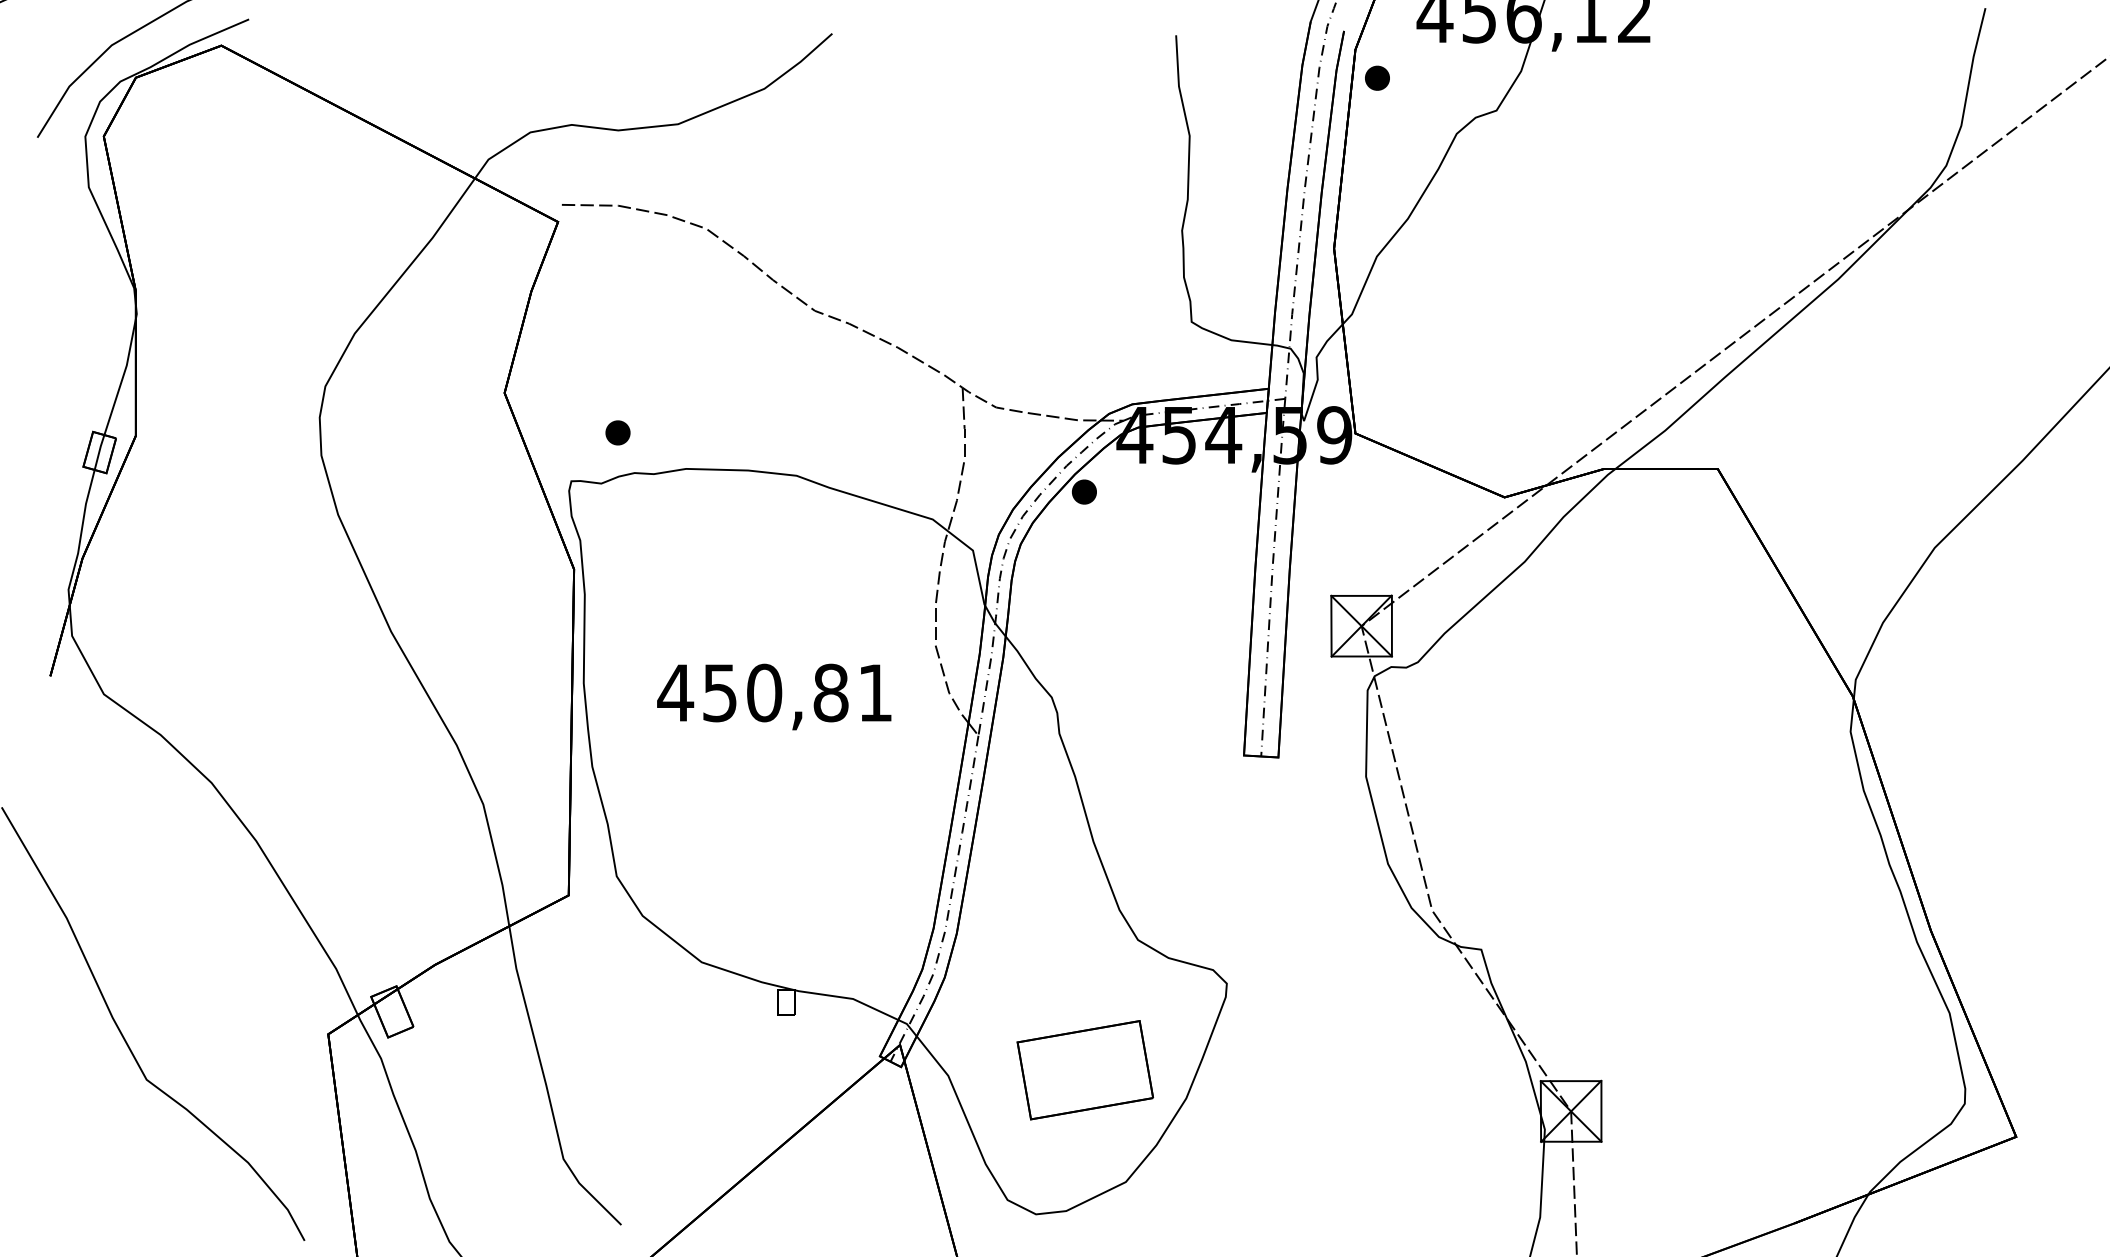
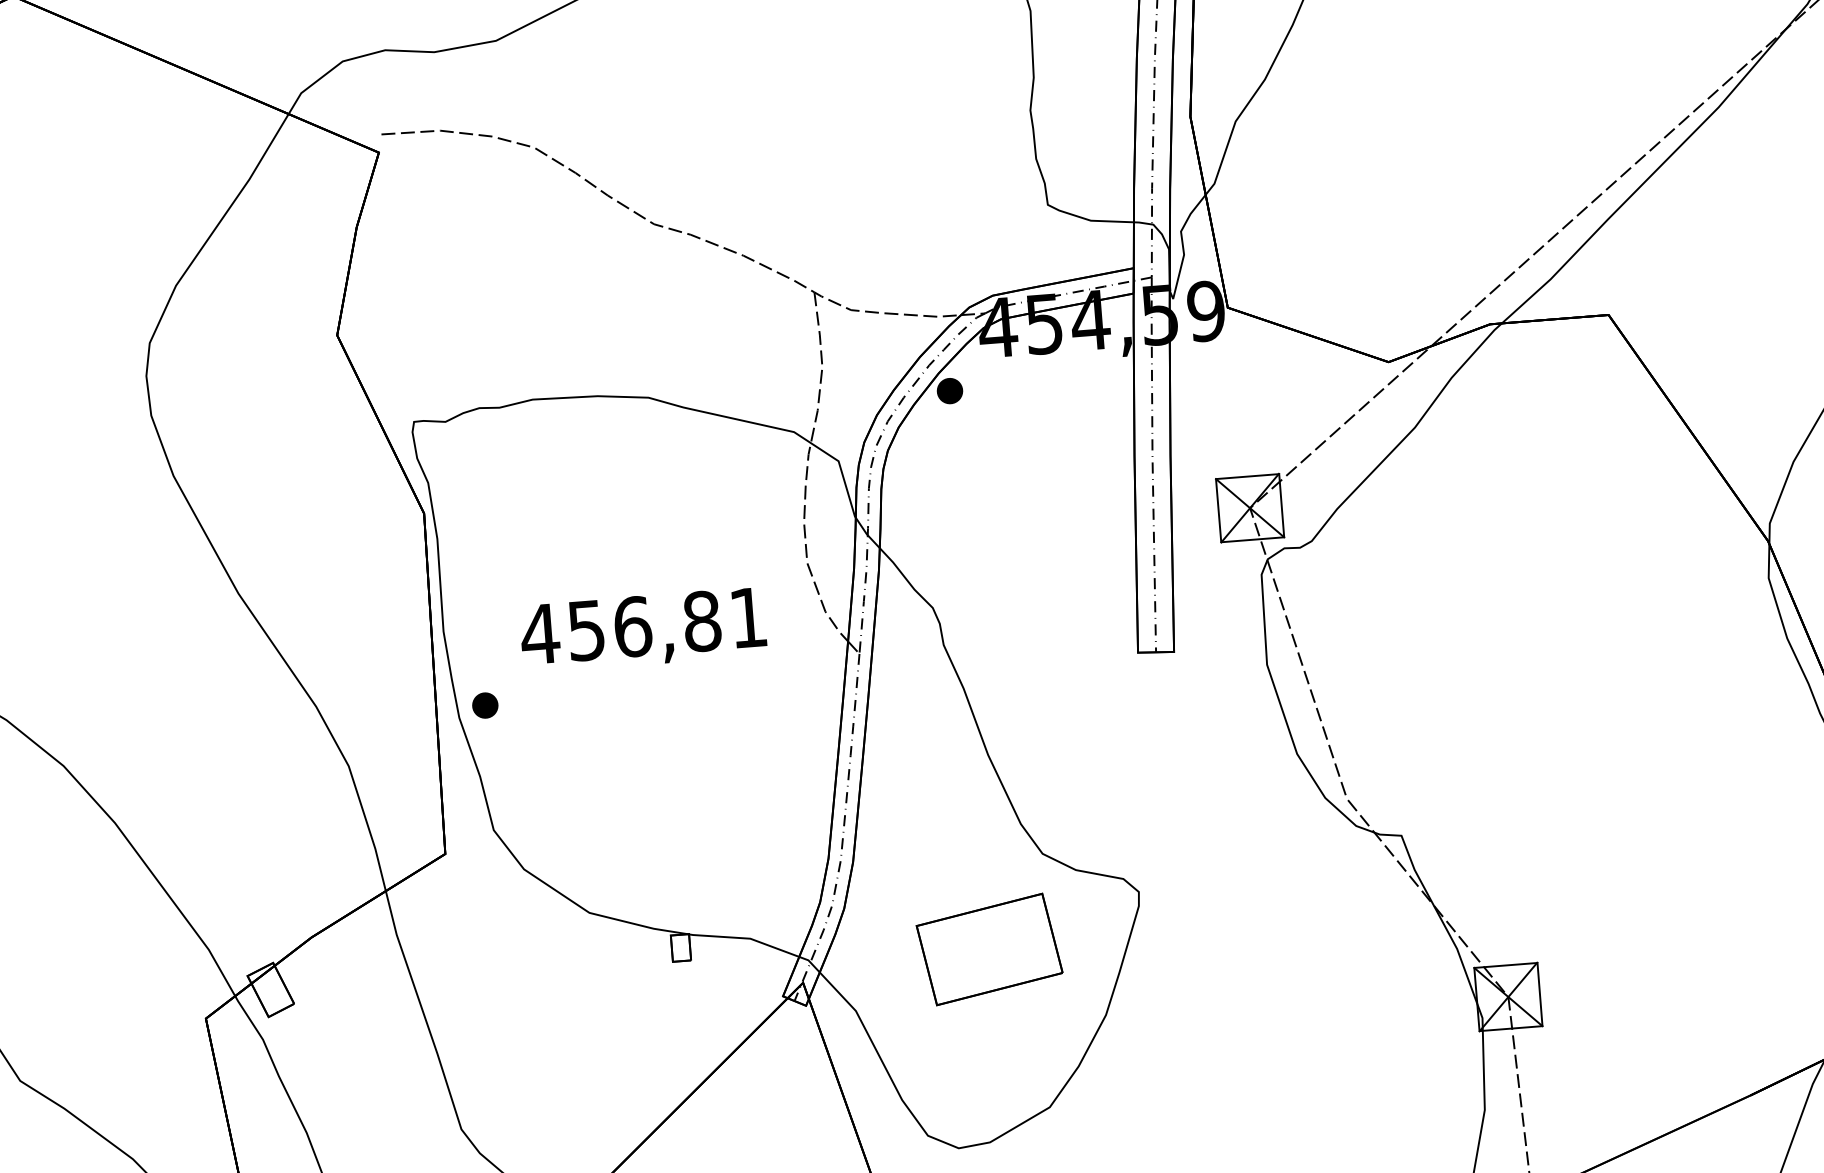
part: (617, 432) -> (484, 705), moved
text: (764, 692) -> (632, 626), 450,81 -> 456,81
part: (1085, 1070) -> (989, 949), moved

